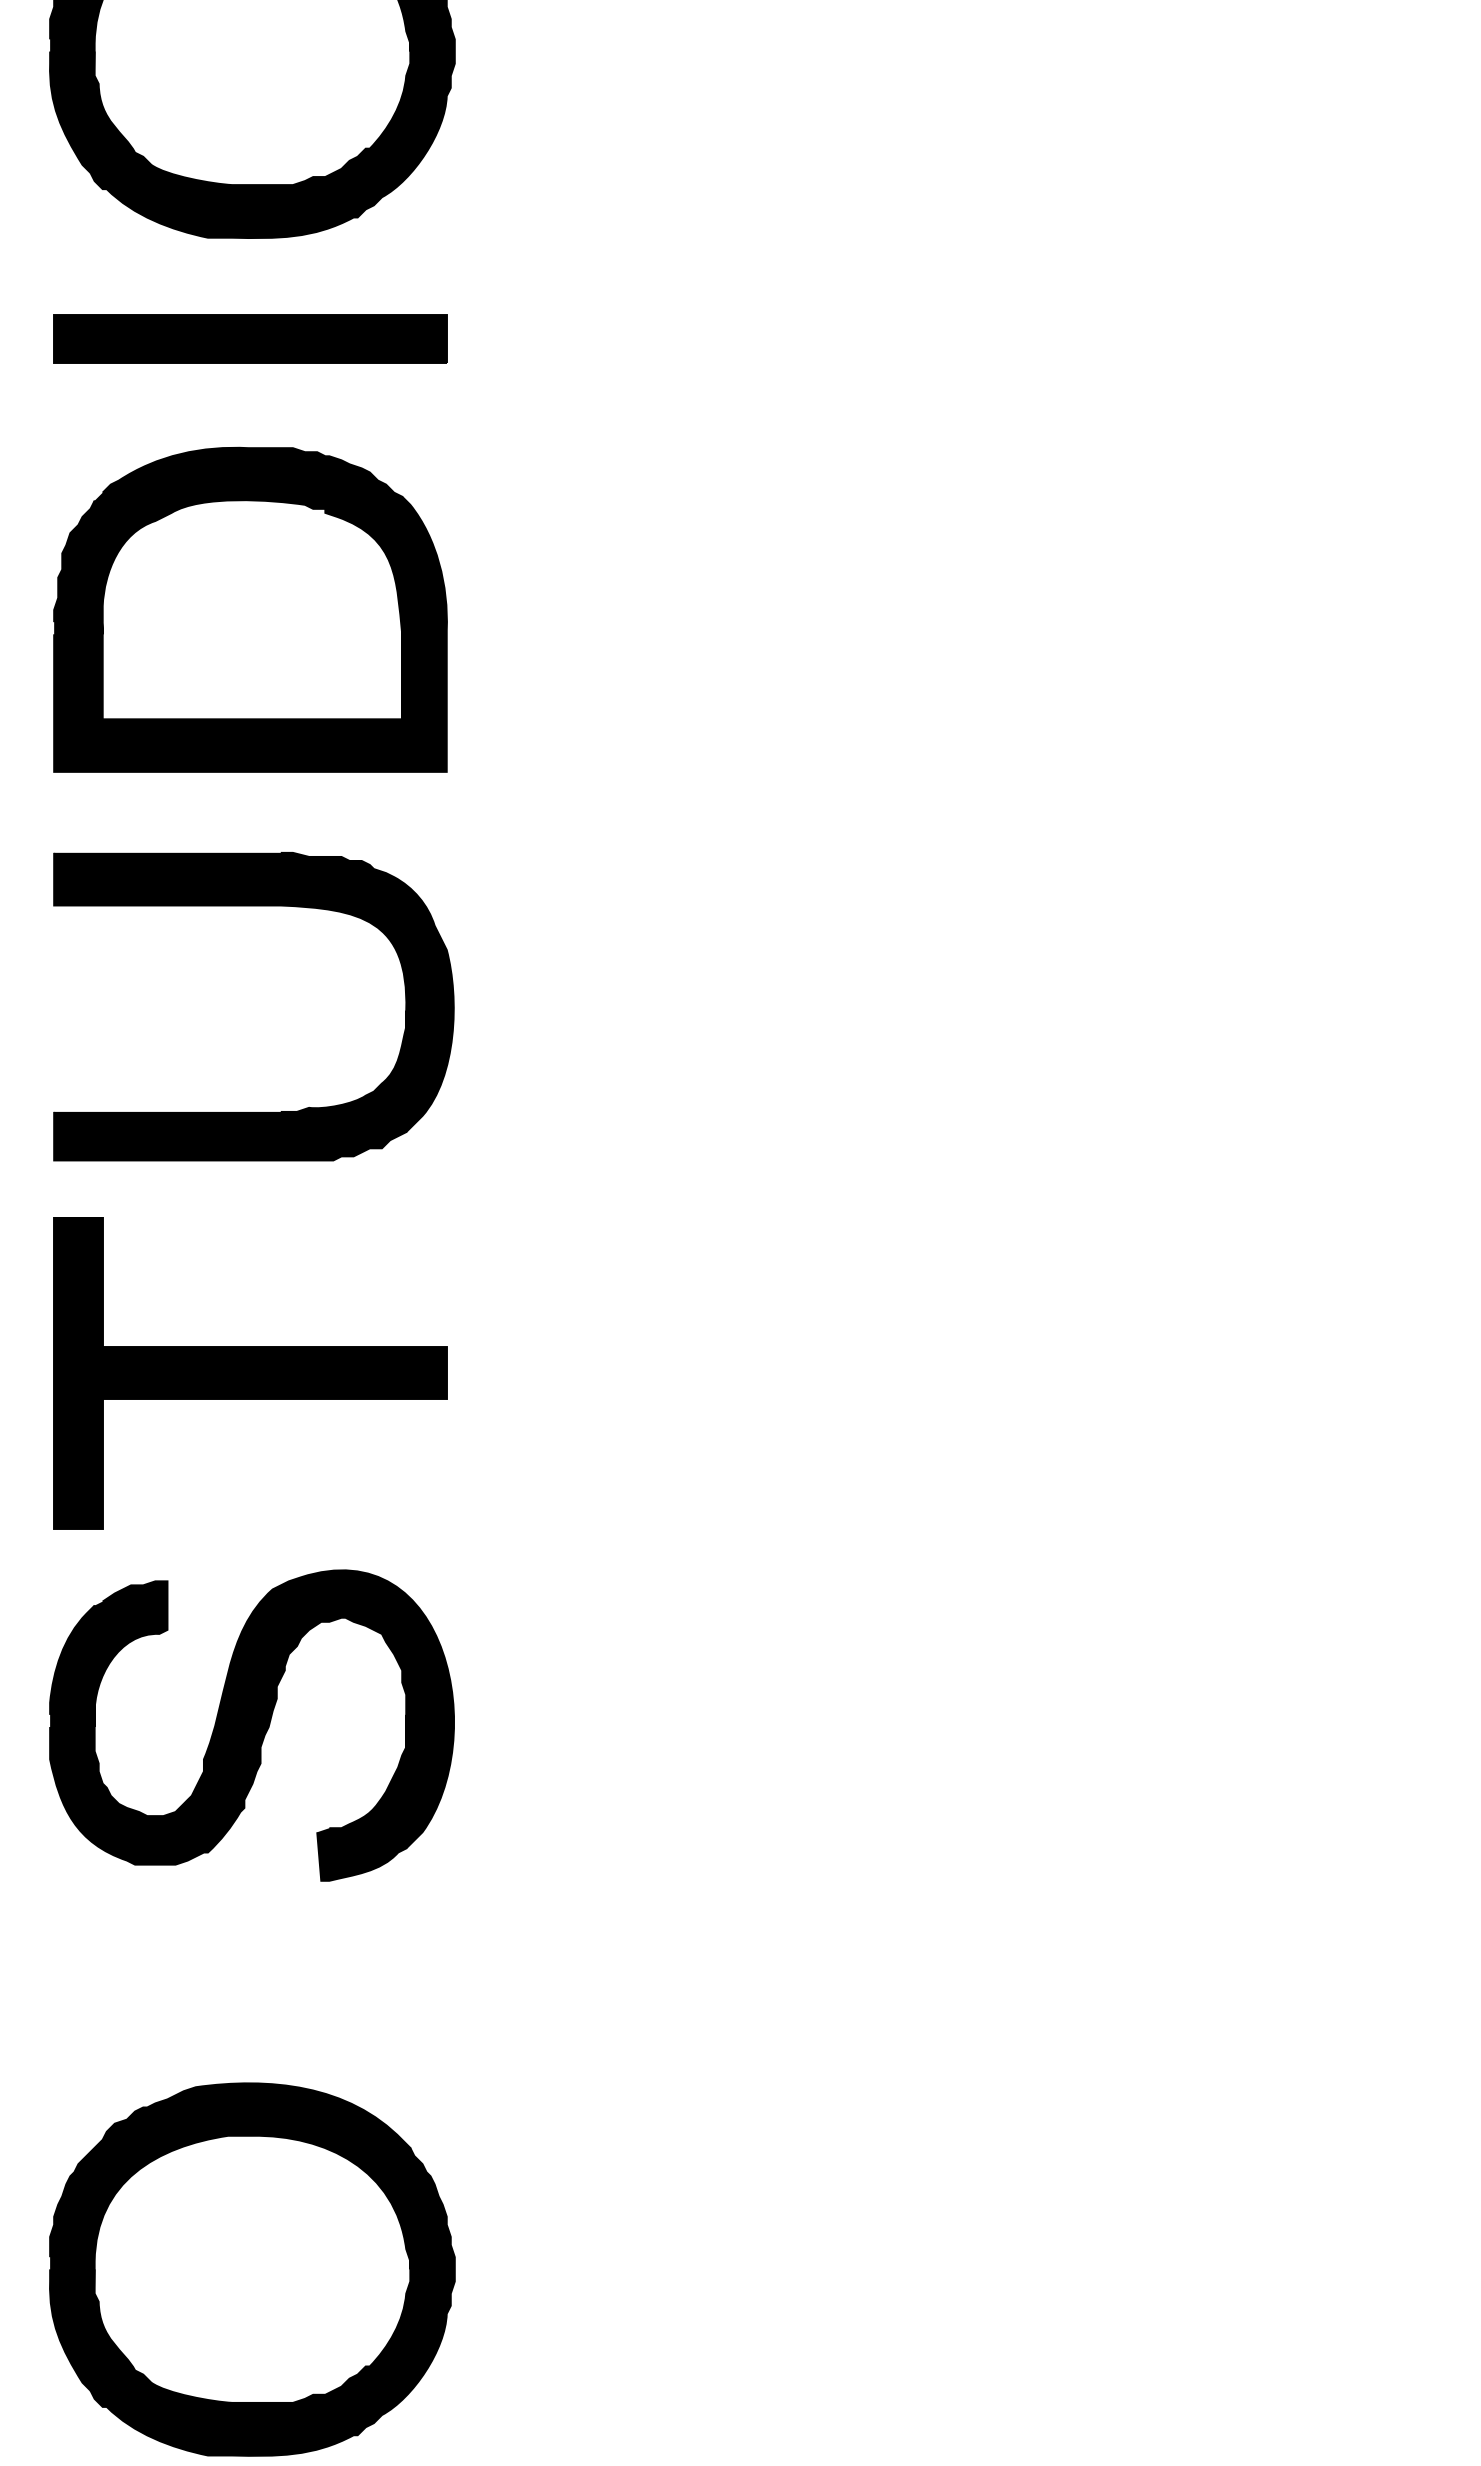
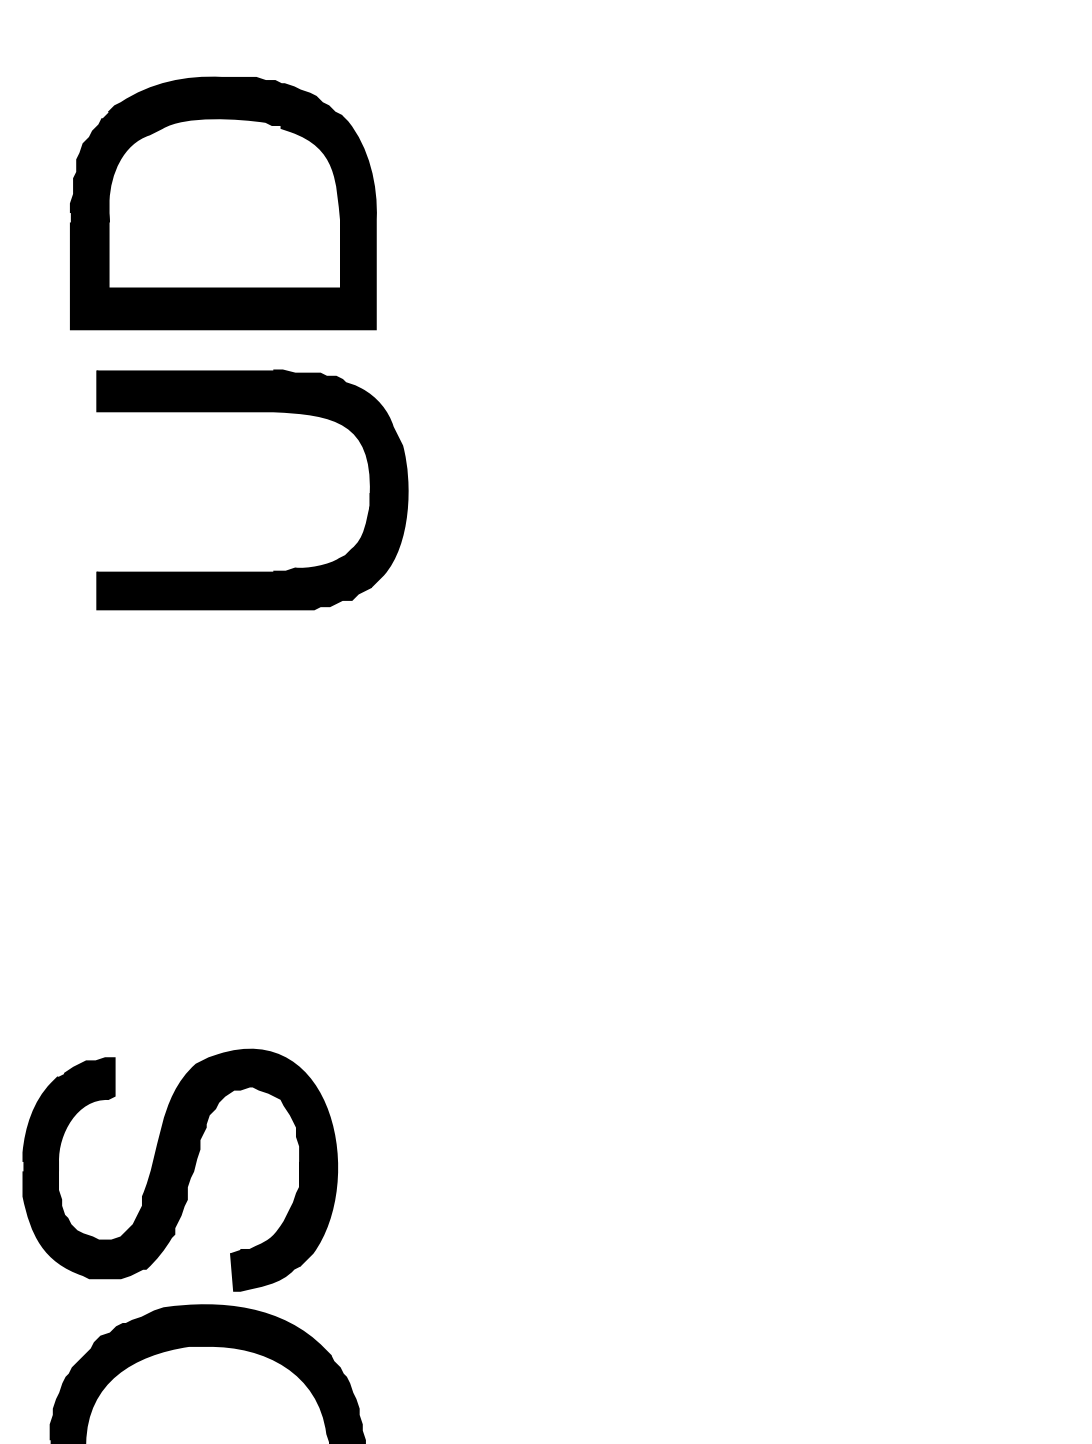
part: (250, 609) -> (223, 203), moved
part: (253, 906) -> (252, 412), moved
part: (250, 1373) -> (206, 753), removed
part: (251, 1725) -> (179, 1170), moved

